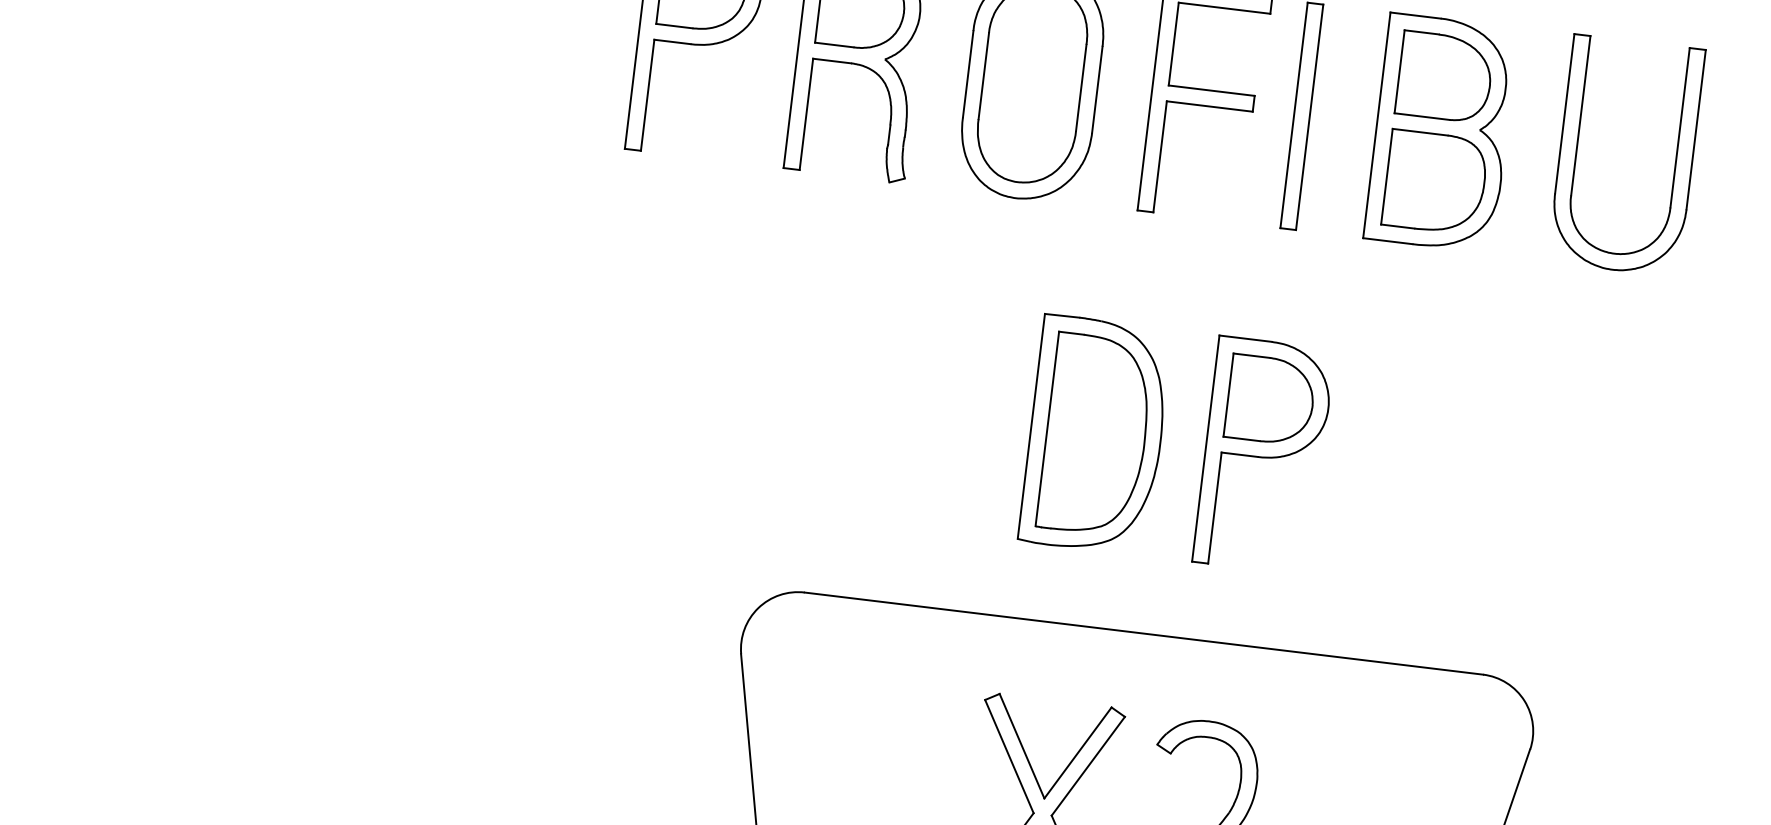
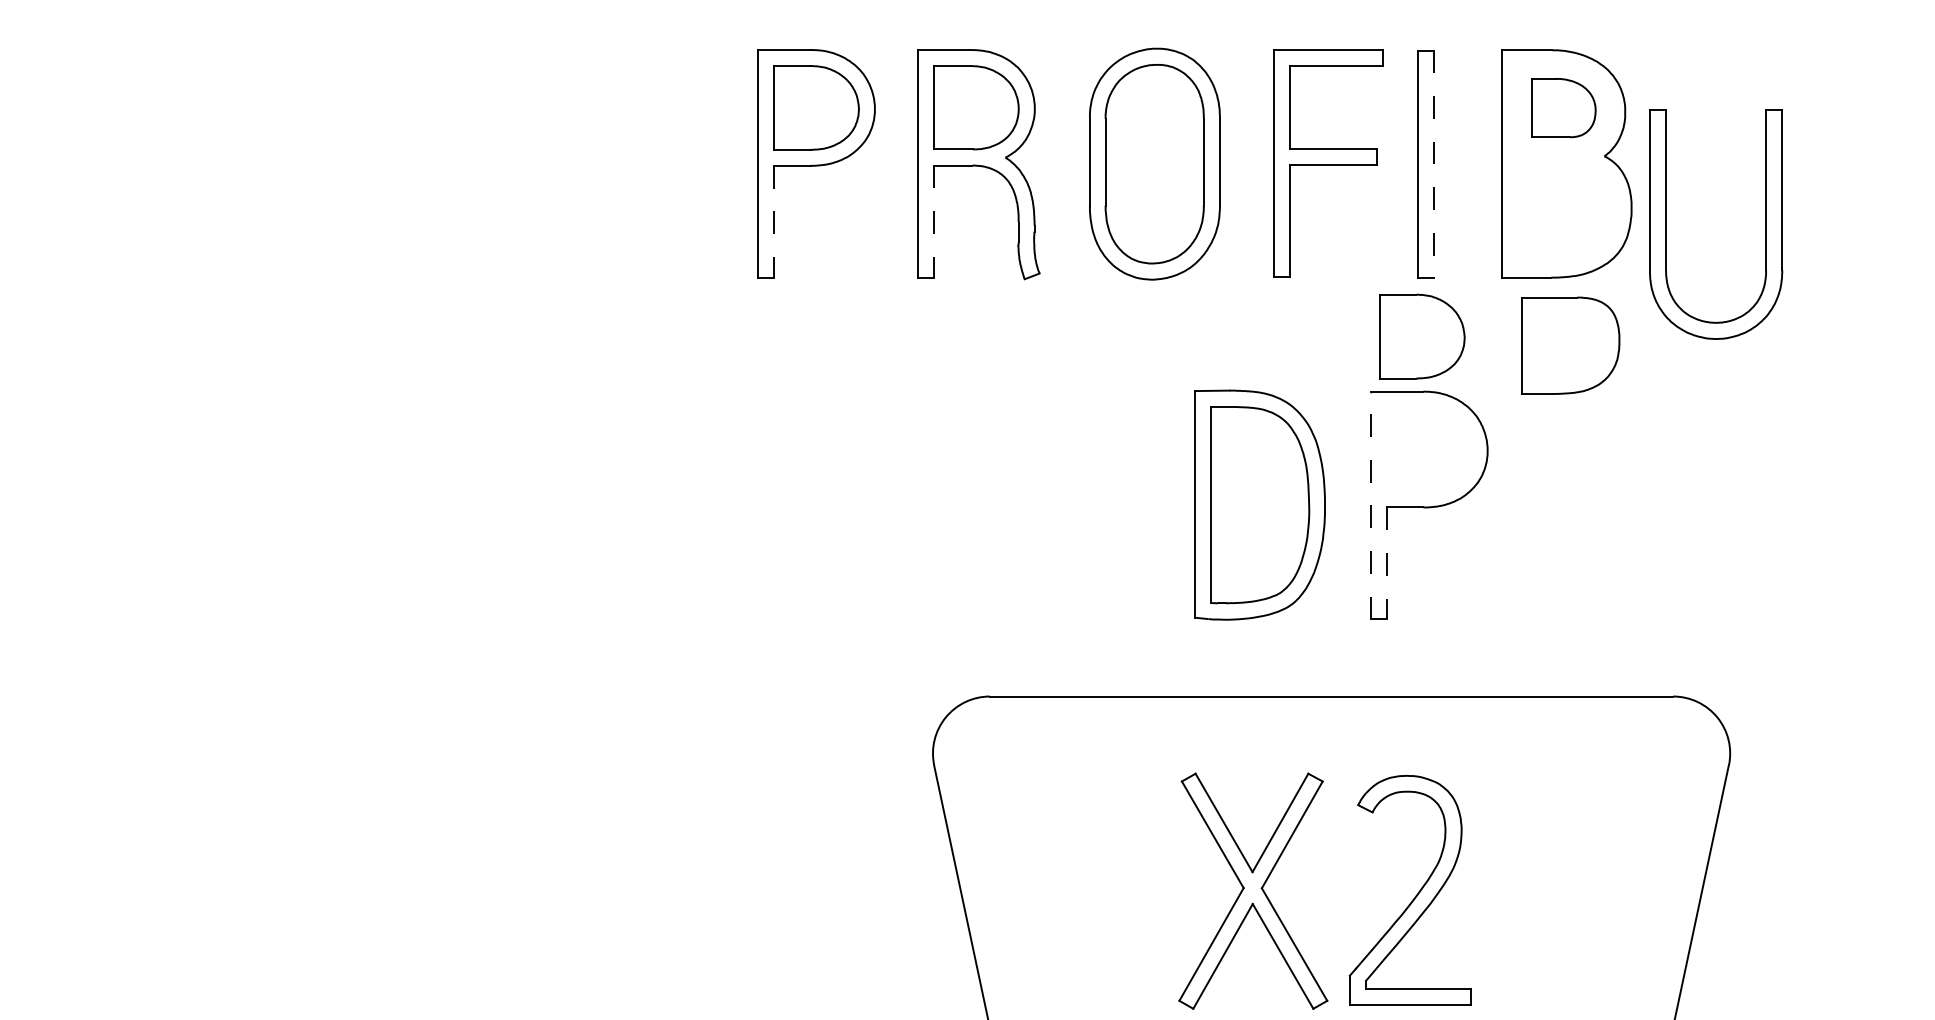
part: (1444, 76) -> (1563, 107), size x0.7
line: (647, 95) -> (774, 221), solid -> dashed
line: (806, 115) -> (934, 222), solid -> dashed
line: (1310, 117) -> (1434, 164), solid -> dashed
part: (1675, 162) -> (1765, 224), moved
part: (1435, 182) -> (1570, 345), moved
part: (1270, 400) -> (1422, 336), moved
line: (1205, 448) -> (1370, 505), solid -> dashed
line: (1214, 508) -> (1386, 563), solid -> dashed

